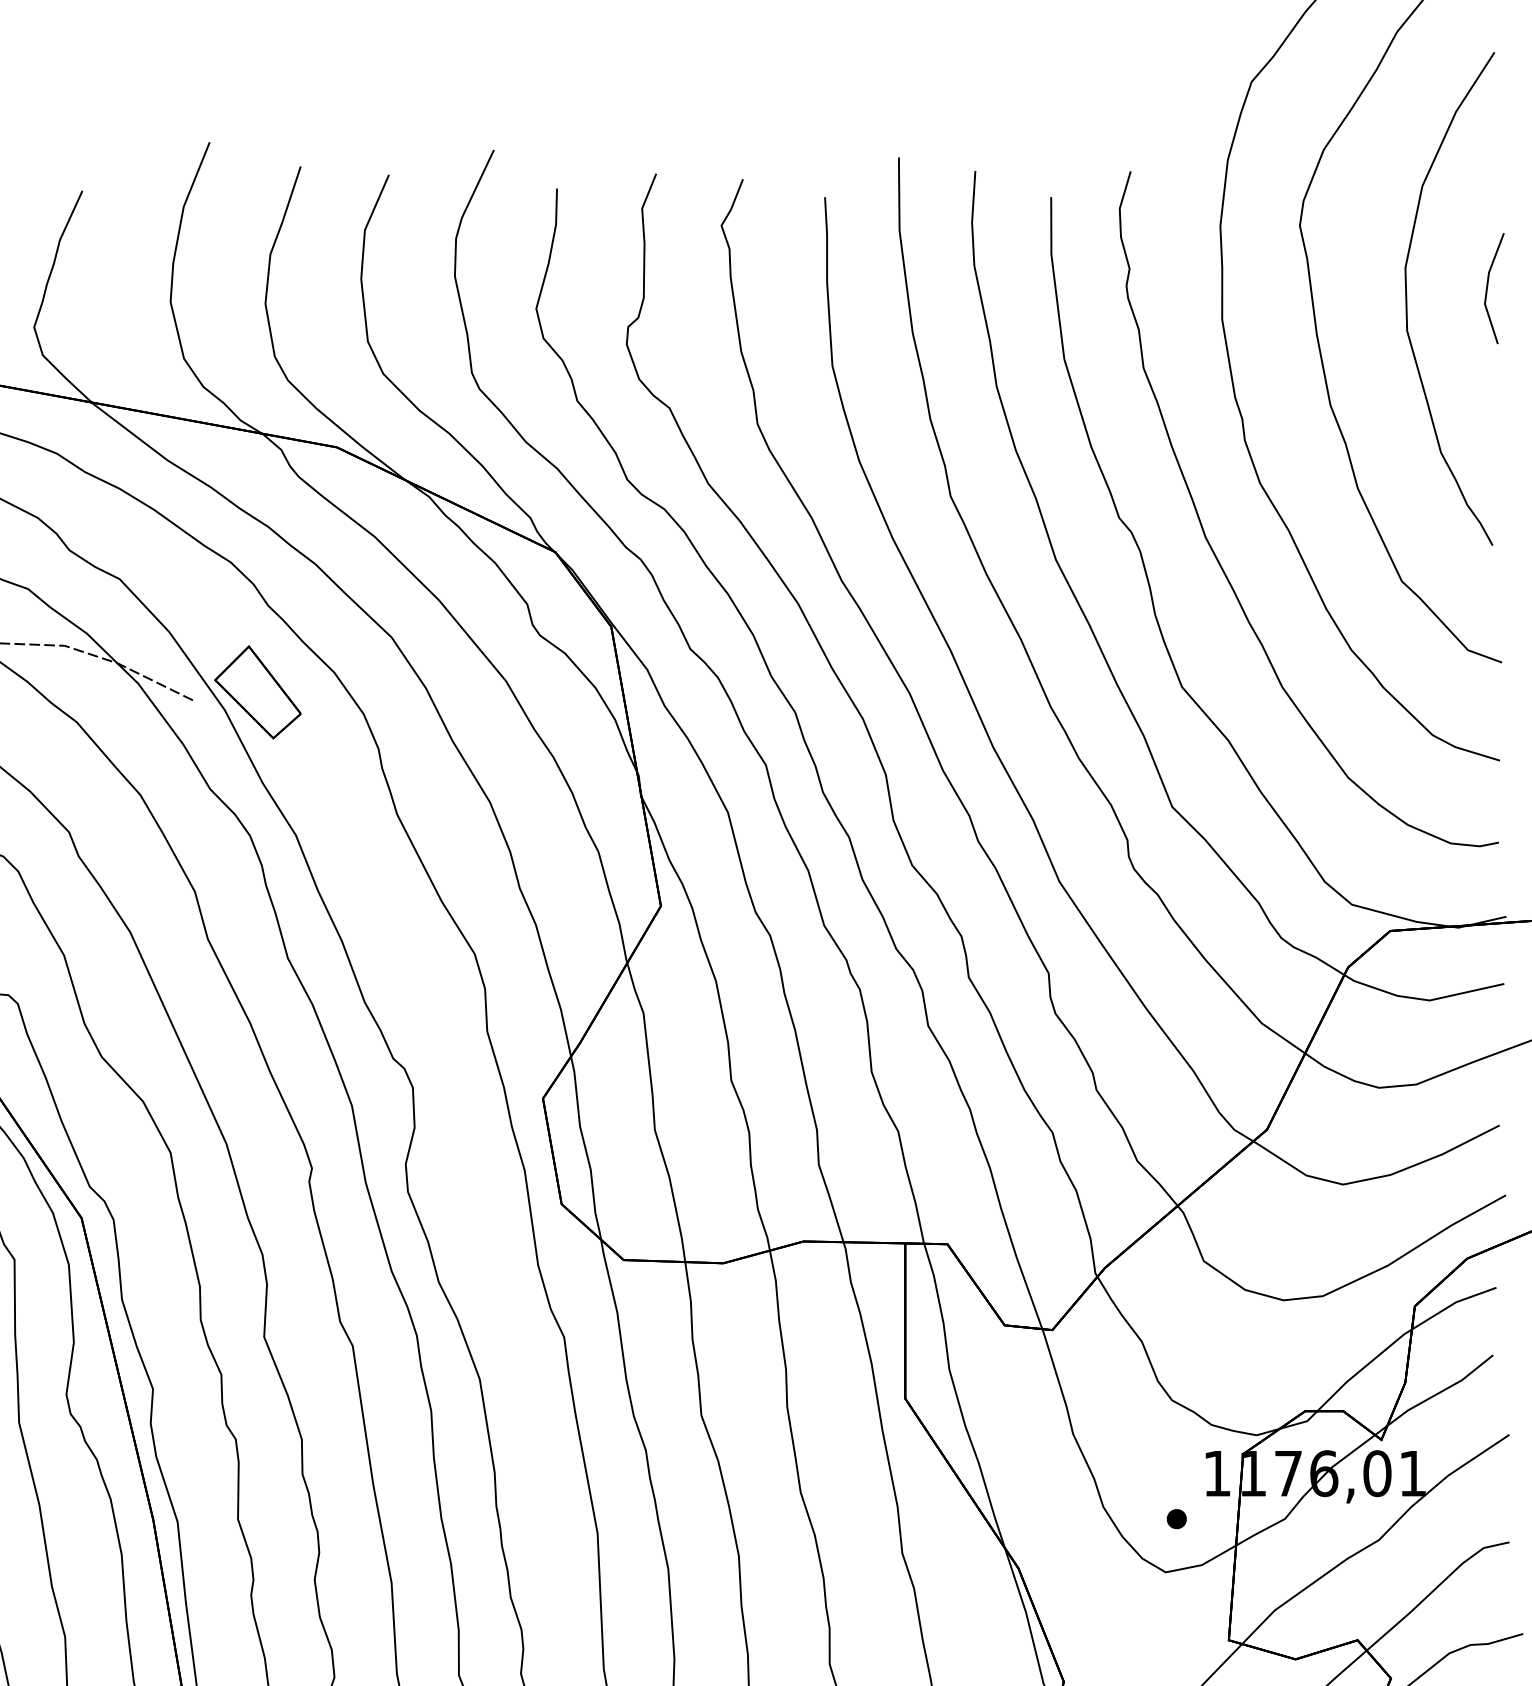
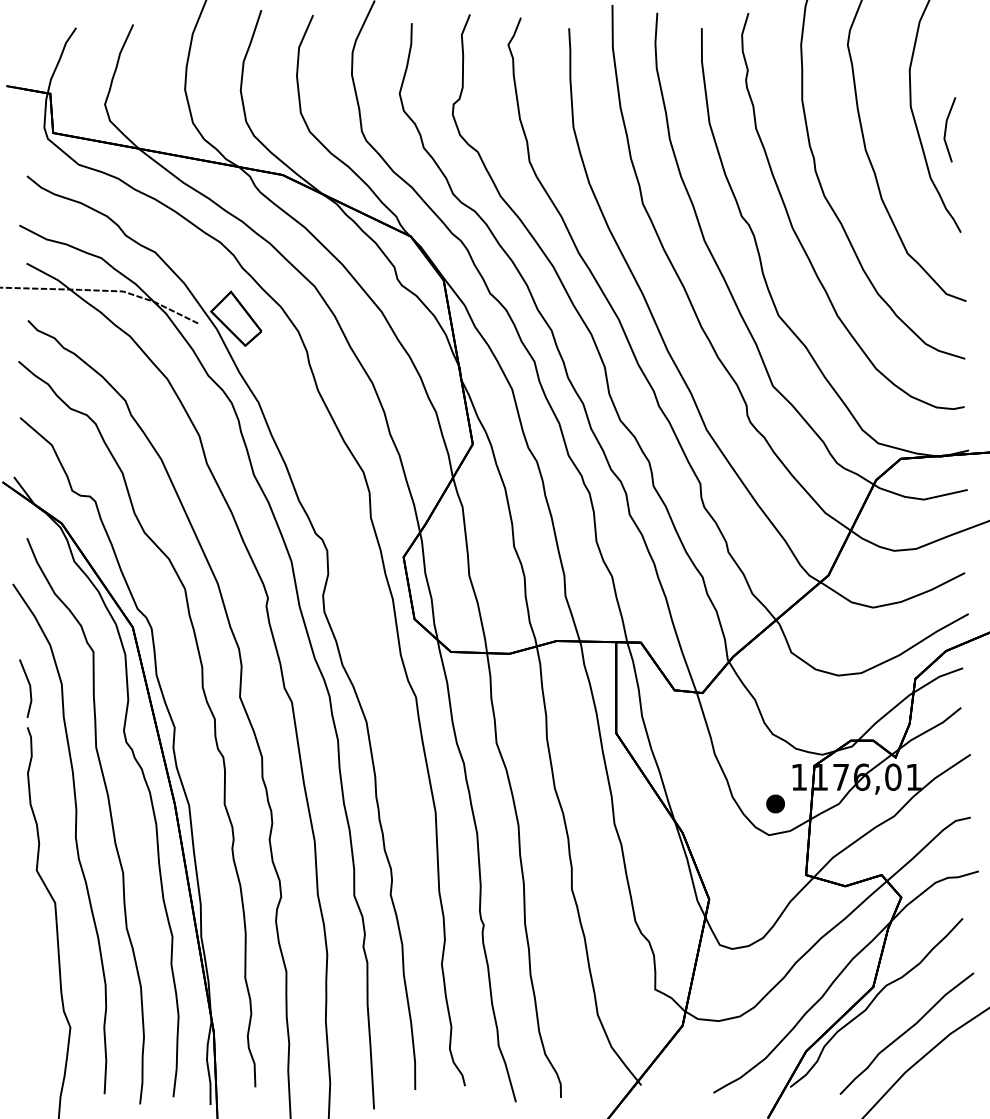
line: (1488, 288) -> (946, 129), moved
part: (1176, 1518) -> (775, 803), size x1.6

